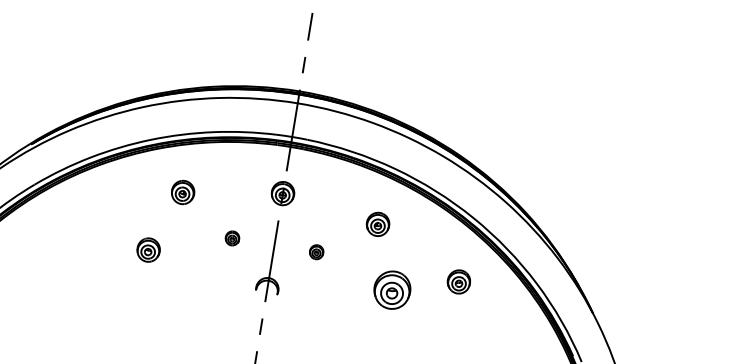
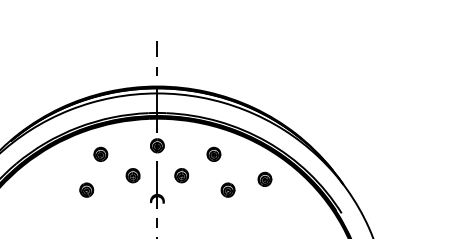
part: (231, 237) -> (132, 175), size x1.67
part: (316, 251) -> (181, 175), size x1.67
part: (391, 288) -> (227, 189), size x0.62

